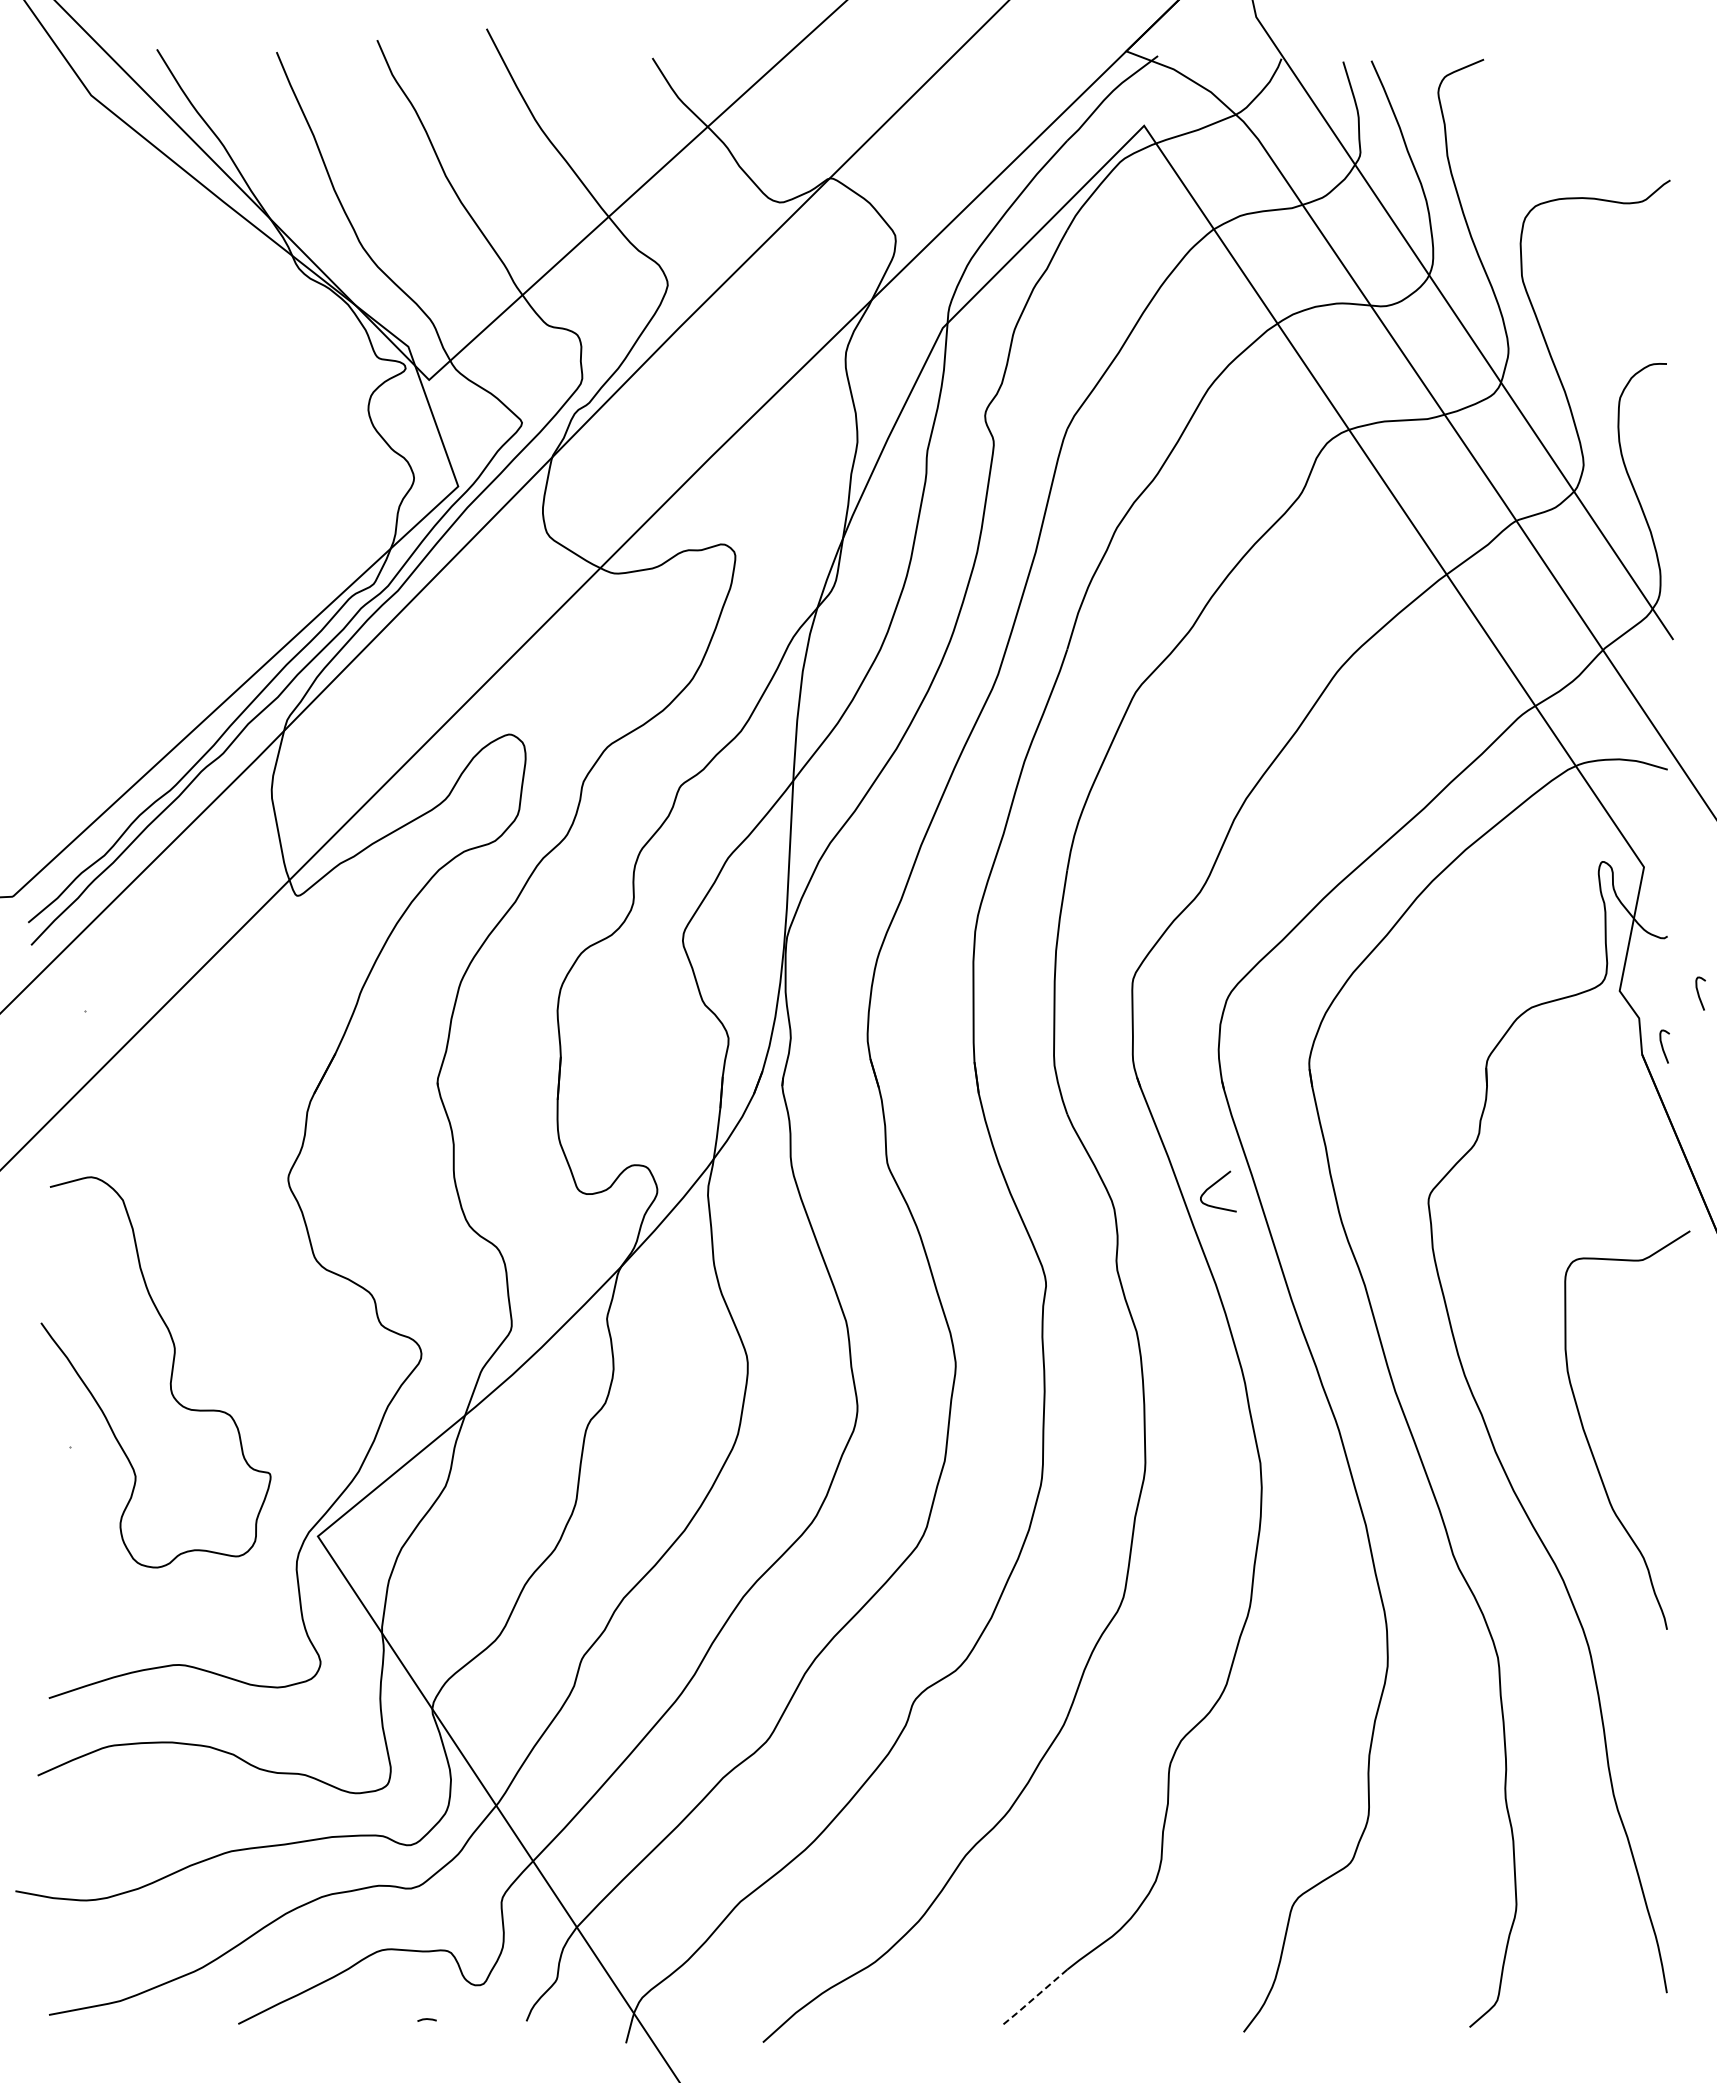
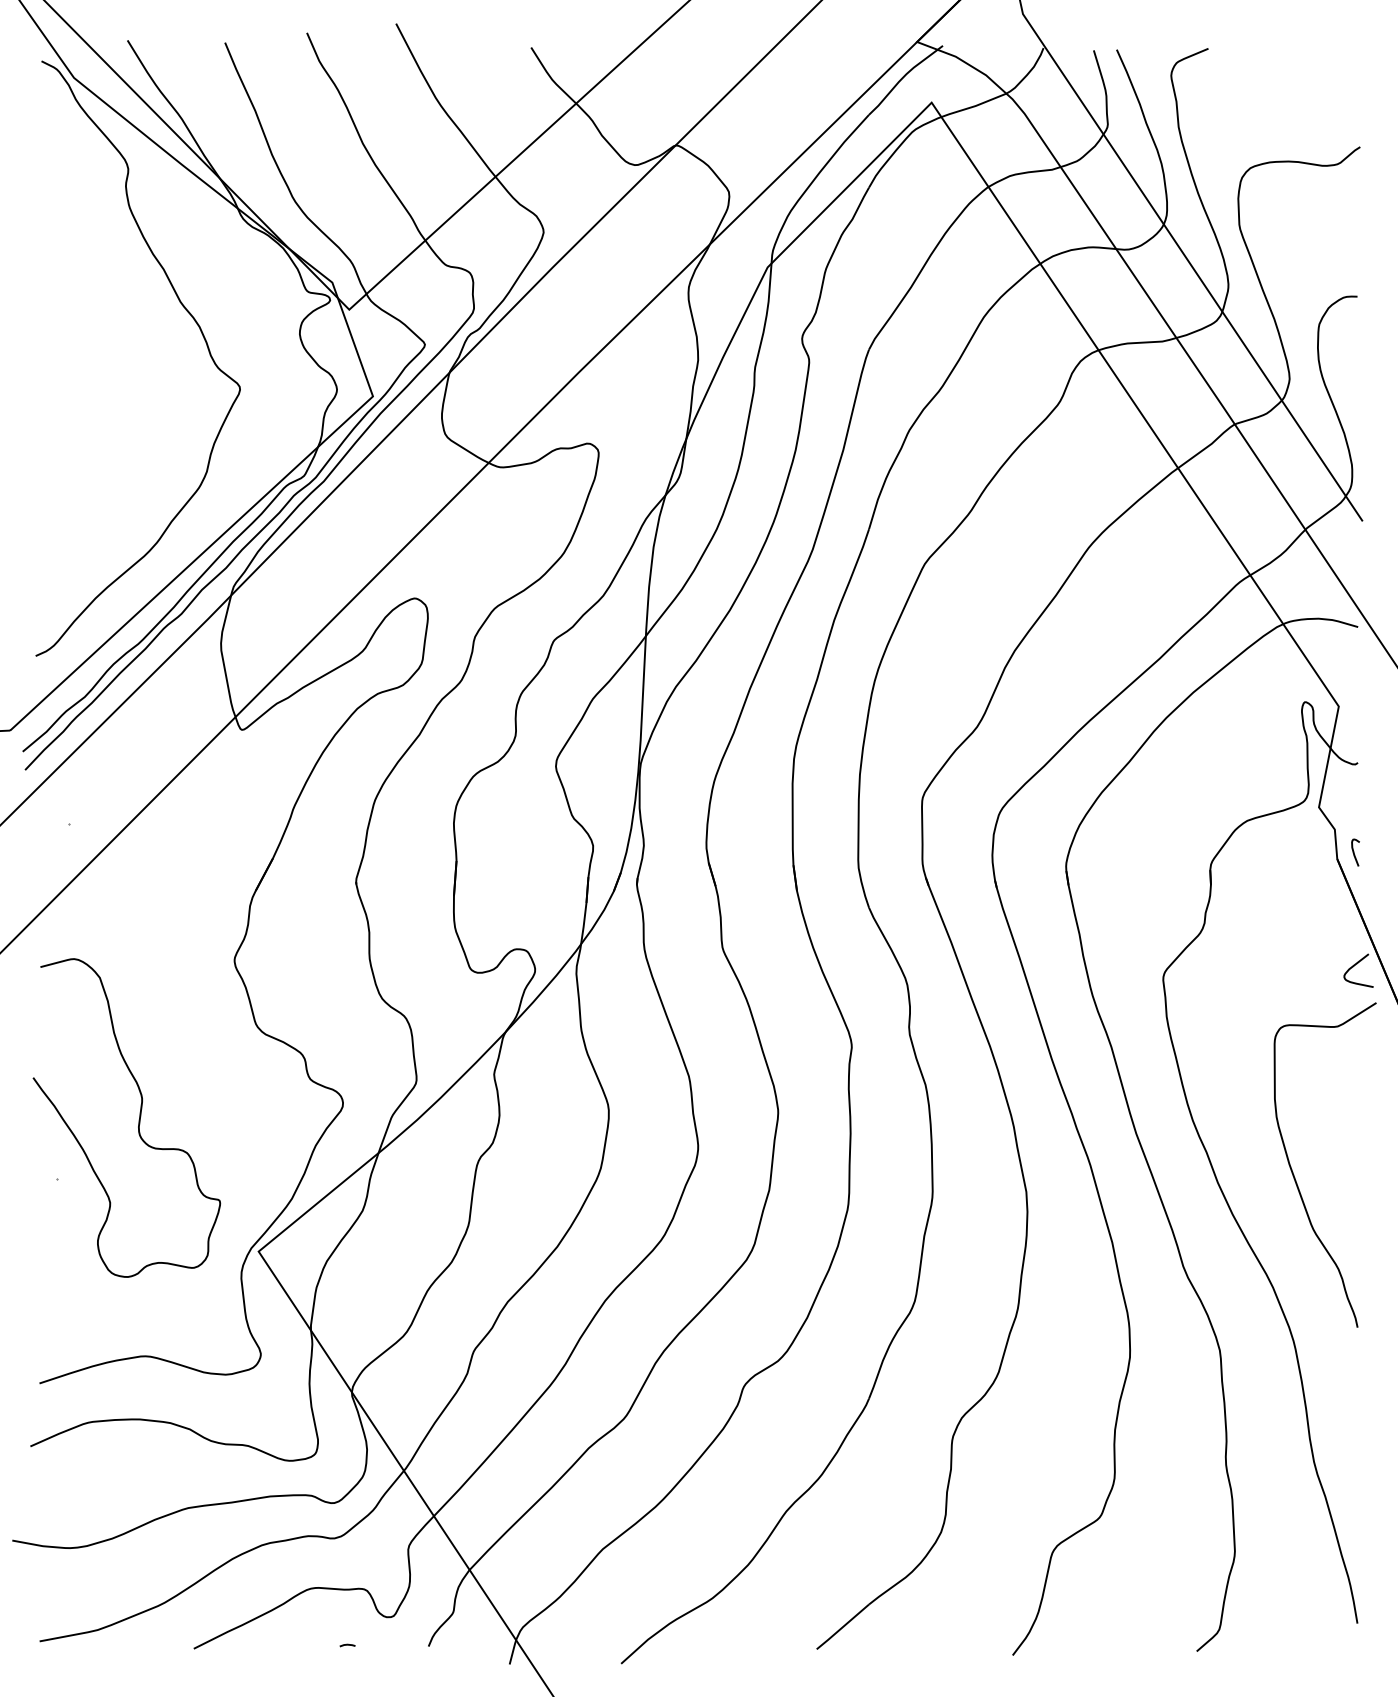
curve: (231, 384) -> (188, 313), added
curve: (1699, 993) -> (1383, 809), removed
curve: (1214, 1185) -> (1355, 965), moved
line: (1034, 1998) -> (842, 1627), dashed -> solid

